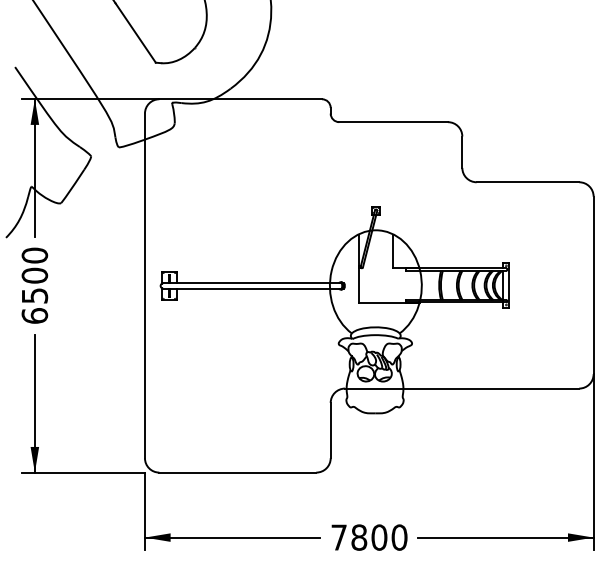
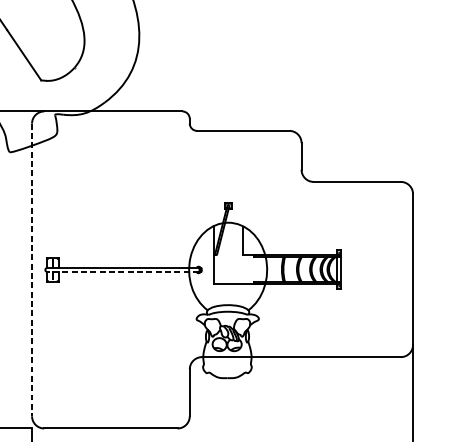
line: (144, 286) -> (31, 270), solid -> dashed
line: (251, 288) -> (122, 272), solid -> dashed

